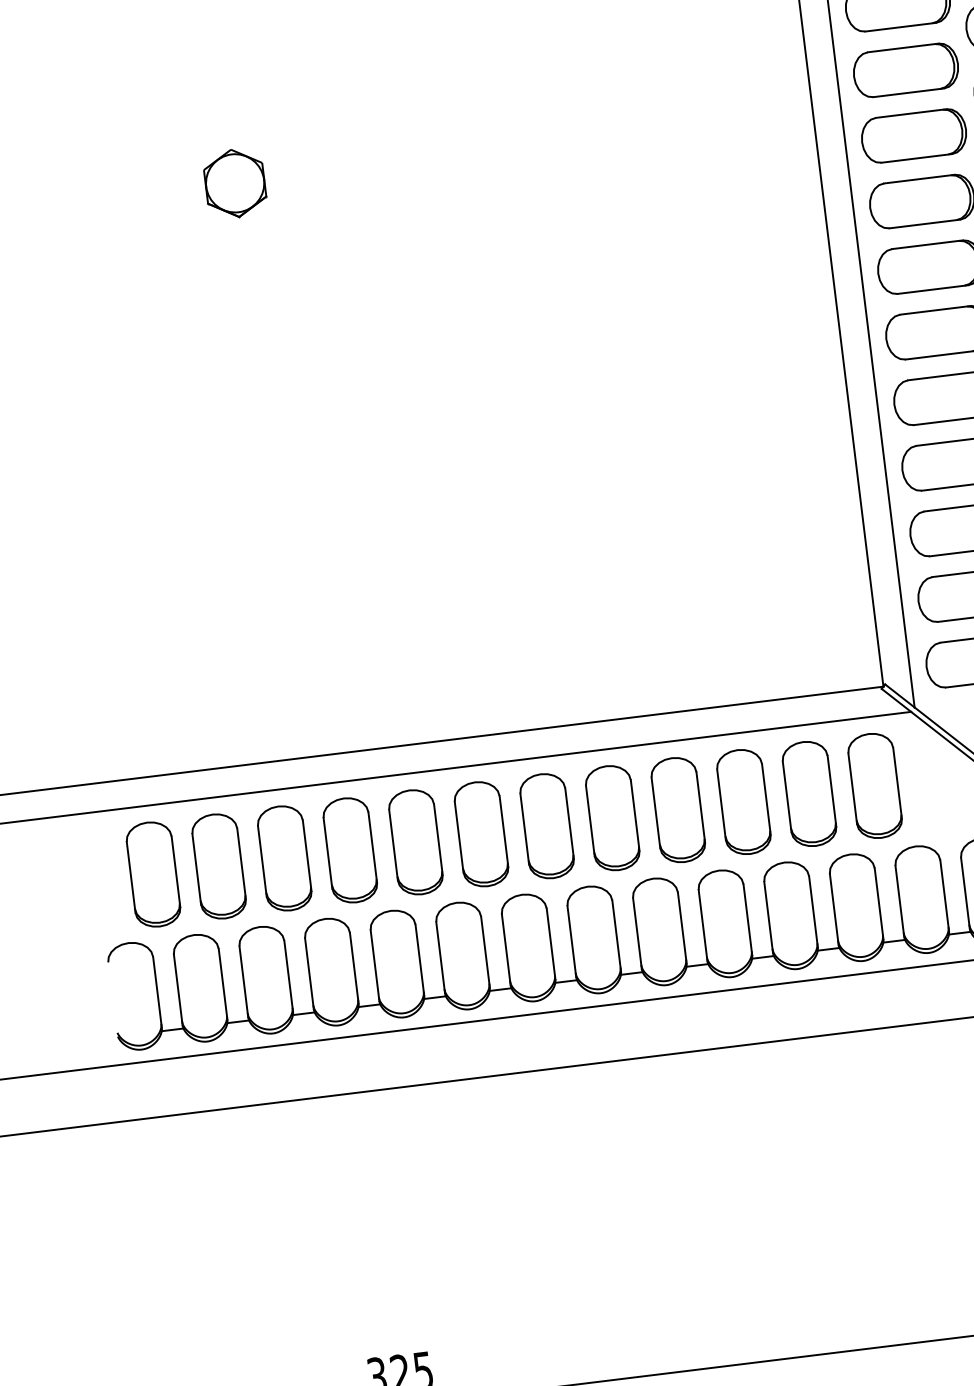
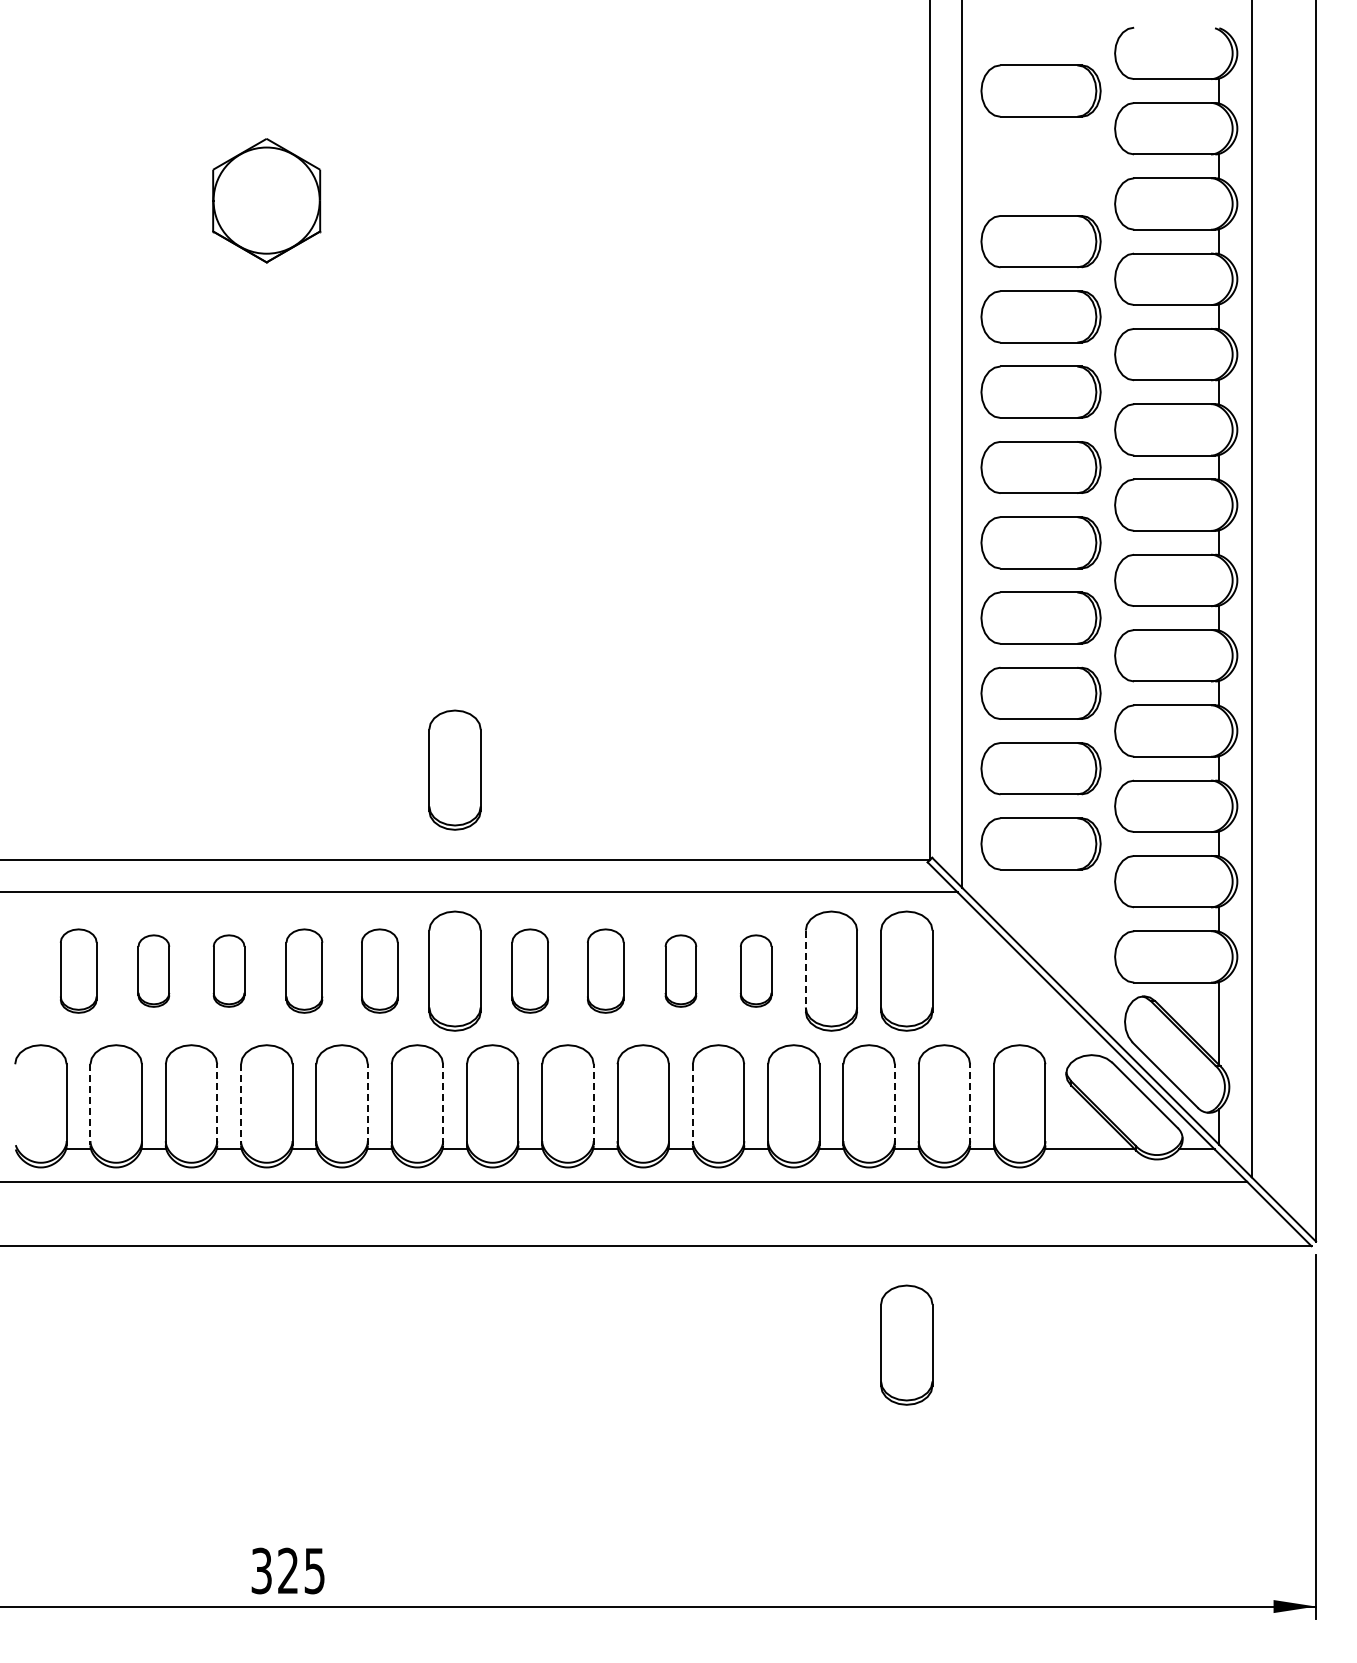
part: (905, 69) -> (1040, 165), removed
part: (234, 183) -> (266, 201), size x1.6
part: (459, 658) -> (454, 769), added
line: (786, 797) -> (805, 971), solid -> dashed
part: (743, 801) -> (755, 970), size x0.6
part: (677, 809) -> (680, 970), size x0.6
part: (612, 817) -> (605, 970), size x0.7
part: (546, 825) -> (529, 970), size x0.7
part: (415, 841) -> (379, 970), size x0.7
part: (350, 849) -> (304, 970), size x0.7
part: (284, 857) -> (228, 970), size x0.6
part: (218, 865) -> (153, 970), size x0.6
part: (153, 873) -> (78, 970), size x0.7
line: (944, 895) -> (970, 1104), solid -> dashed
line: (878, 903) -> (894, 1104), solid -> dashed
line: (702, 925) -> (692, 1104), solid -> dashed
line: (616, 935) -> (593, 1104), solid -> dashed
line: (485, 951) -> (443, 1104), solid -> dashed
line: (419, 959) -> (367, 1104), solid -> dashed
line: (309, 973) -> (241, 1104), solid -> dashed
line: (288, 975) -> (217, 1104), solid -> dashed
line: (178, 989) -> (90, 1104), solid -> dashed
part: (914, 1111) -> (906, 1344), added

